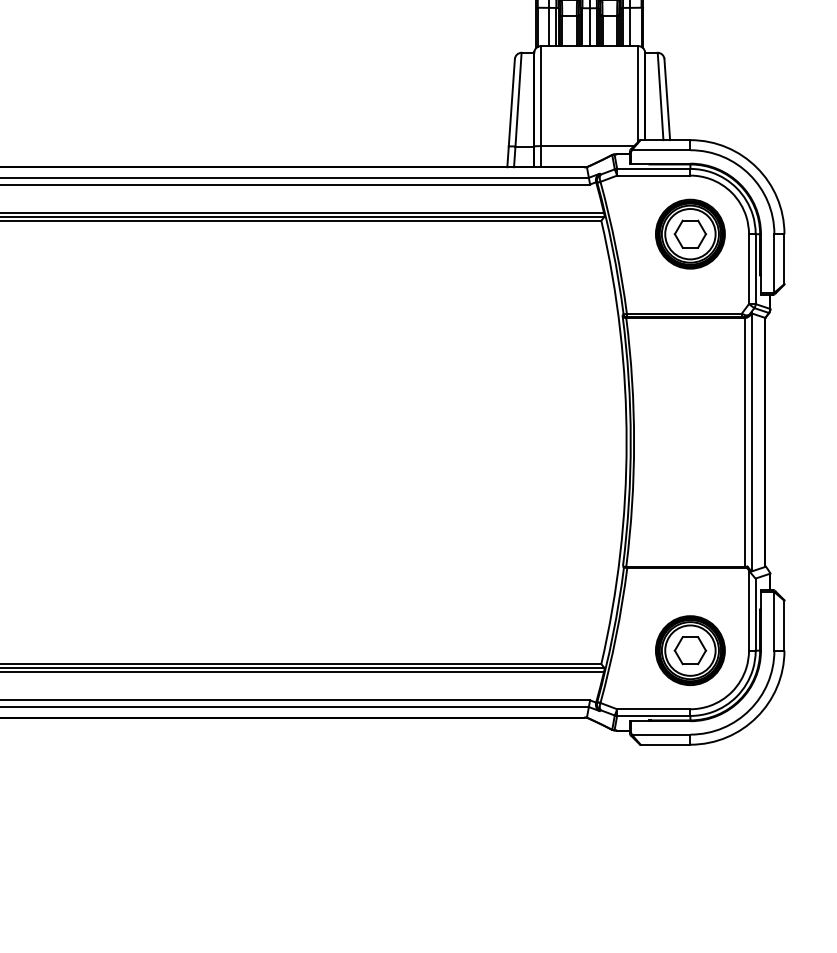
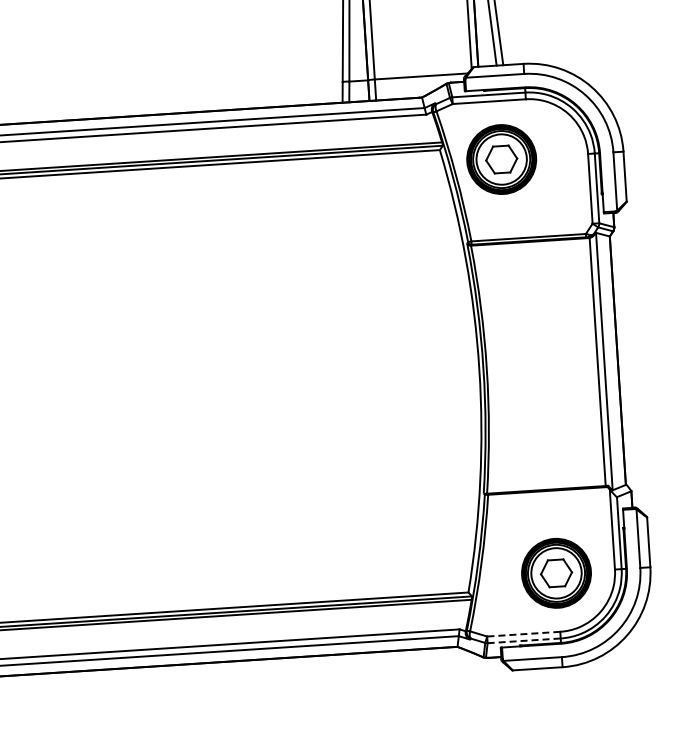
part: (690, 233) -> (501, 158), moved
line: (653, 709) -> (523, 634), solid -> dashed
line: (653, 715) -> (523, 640), solid -> dashed

